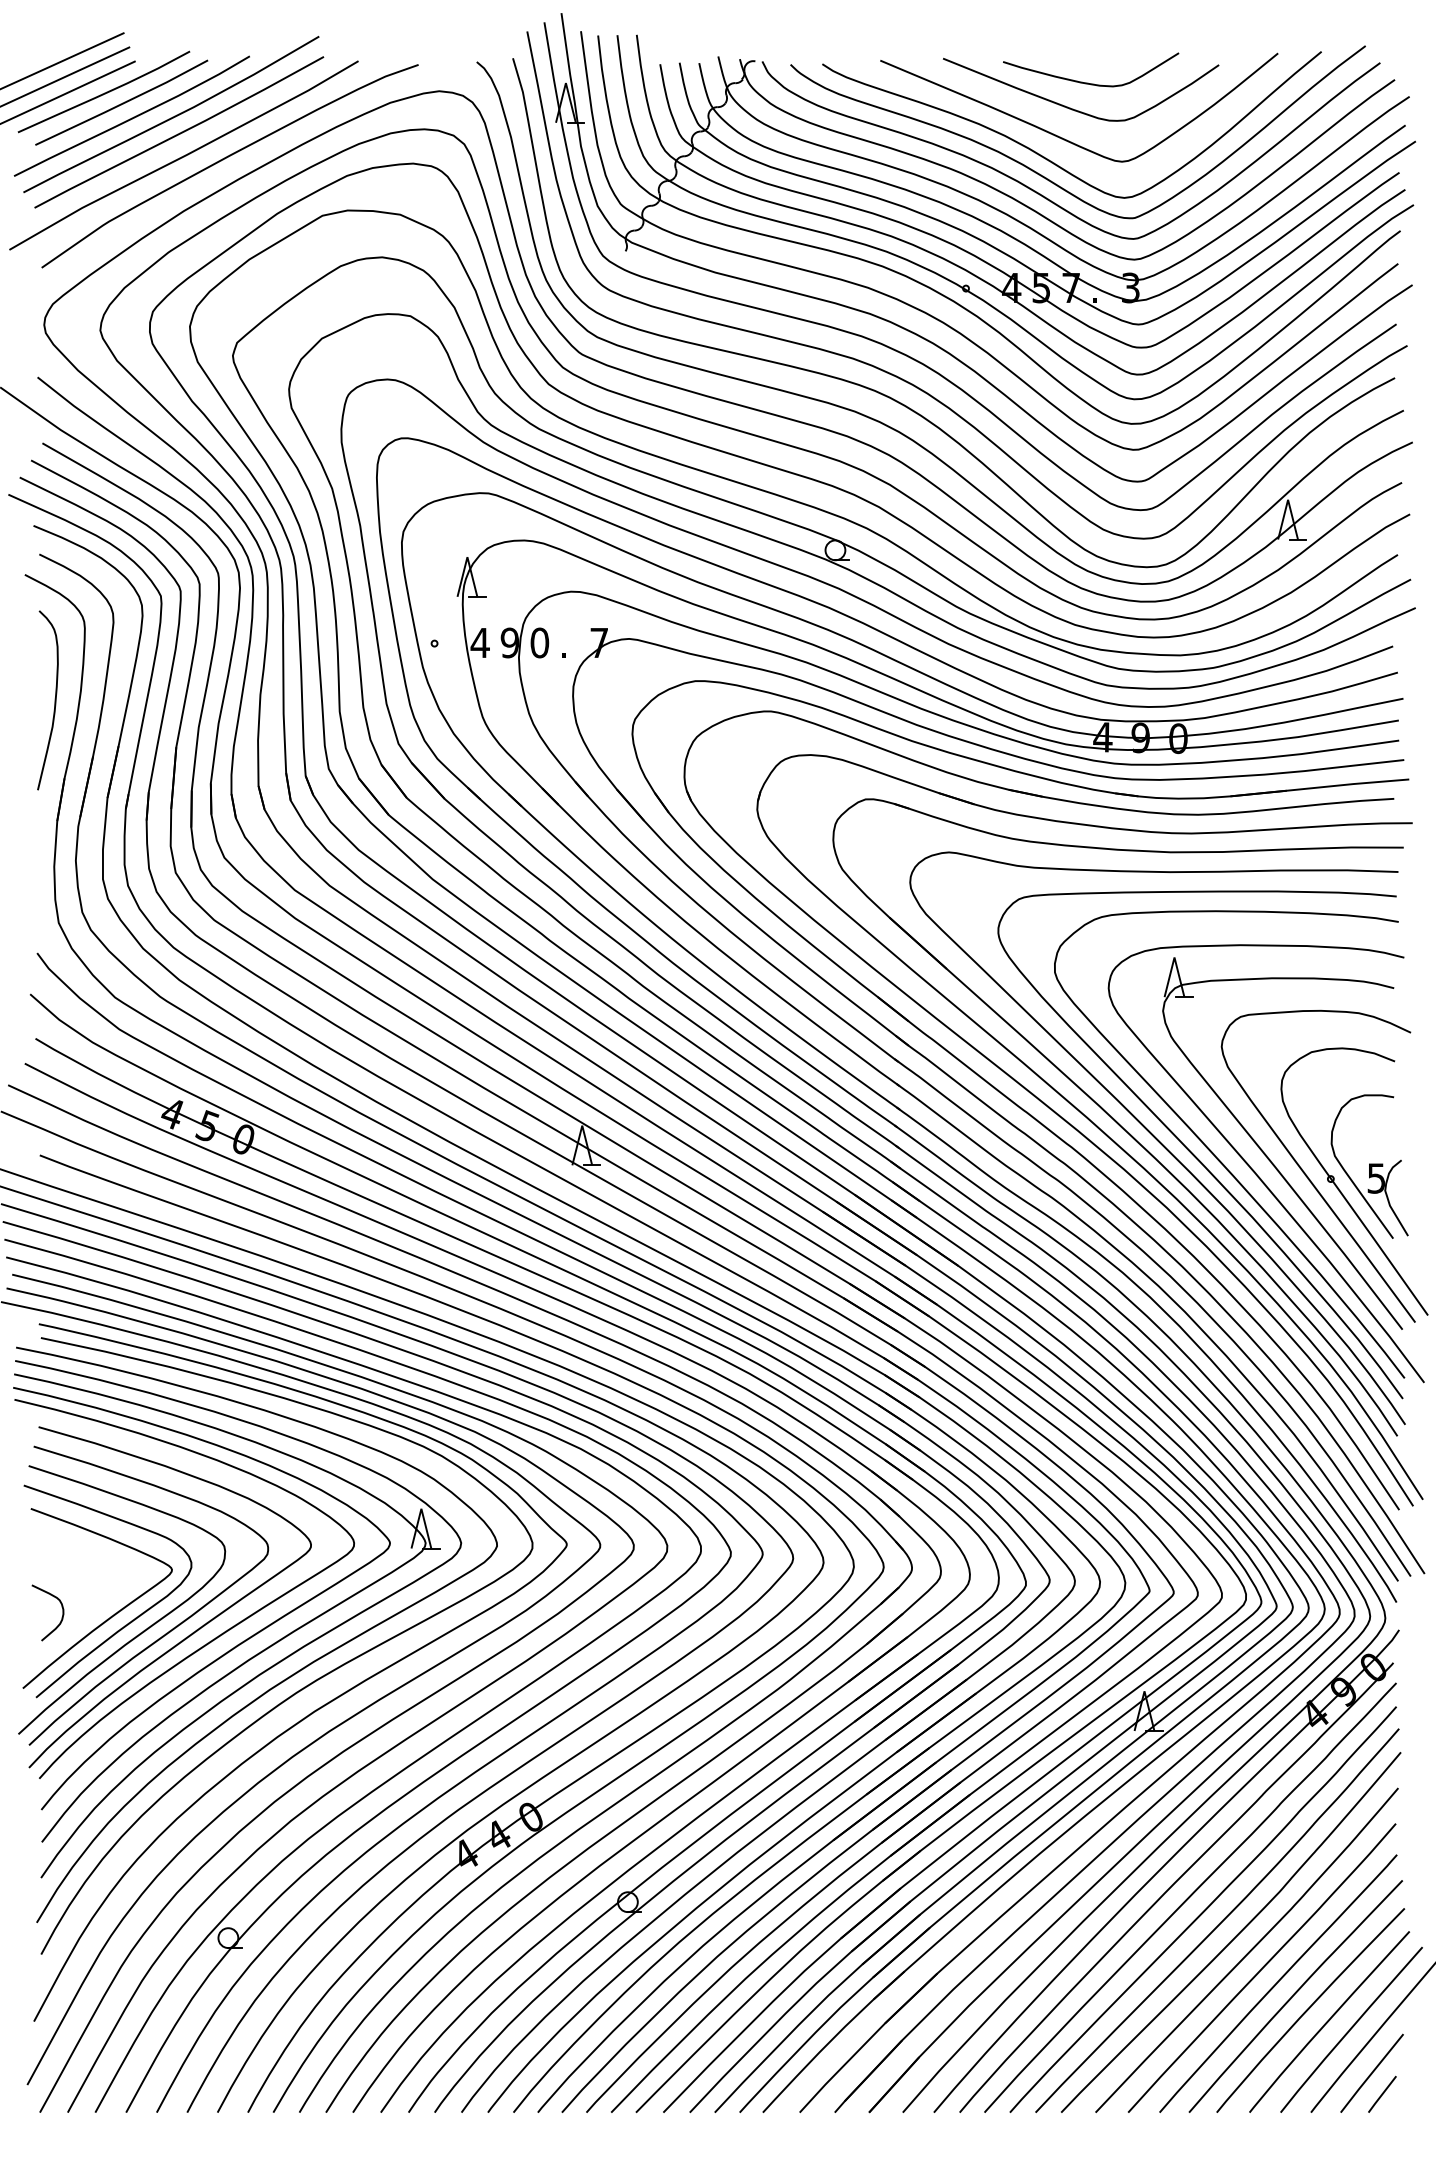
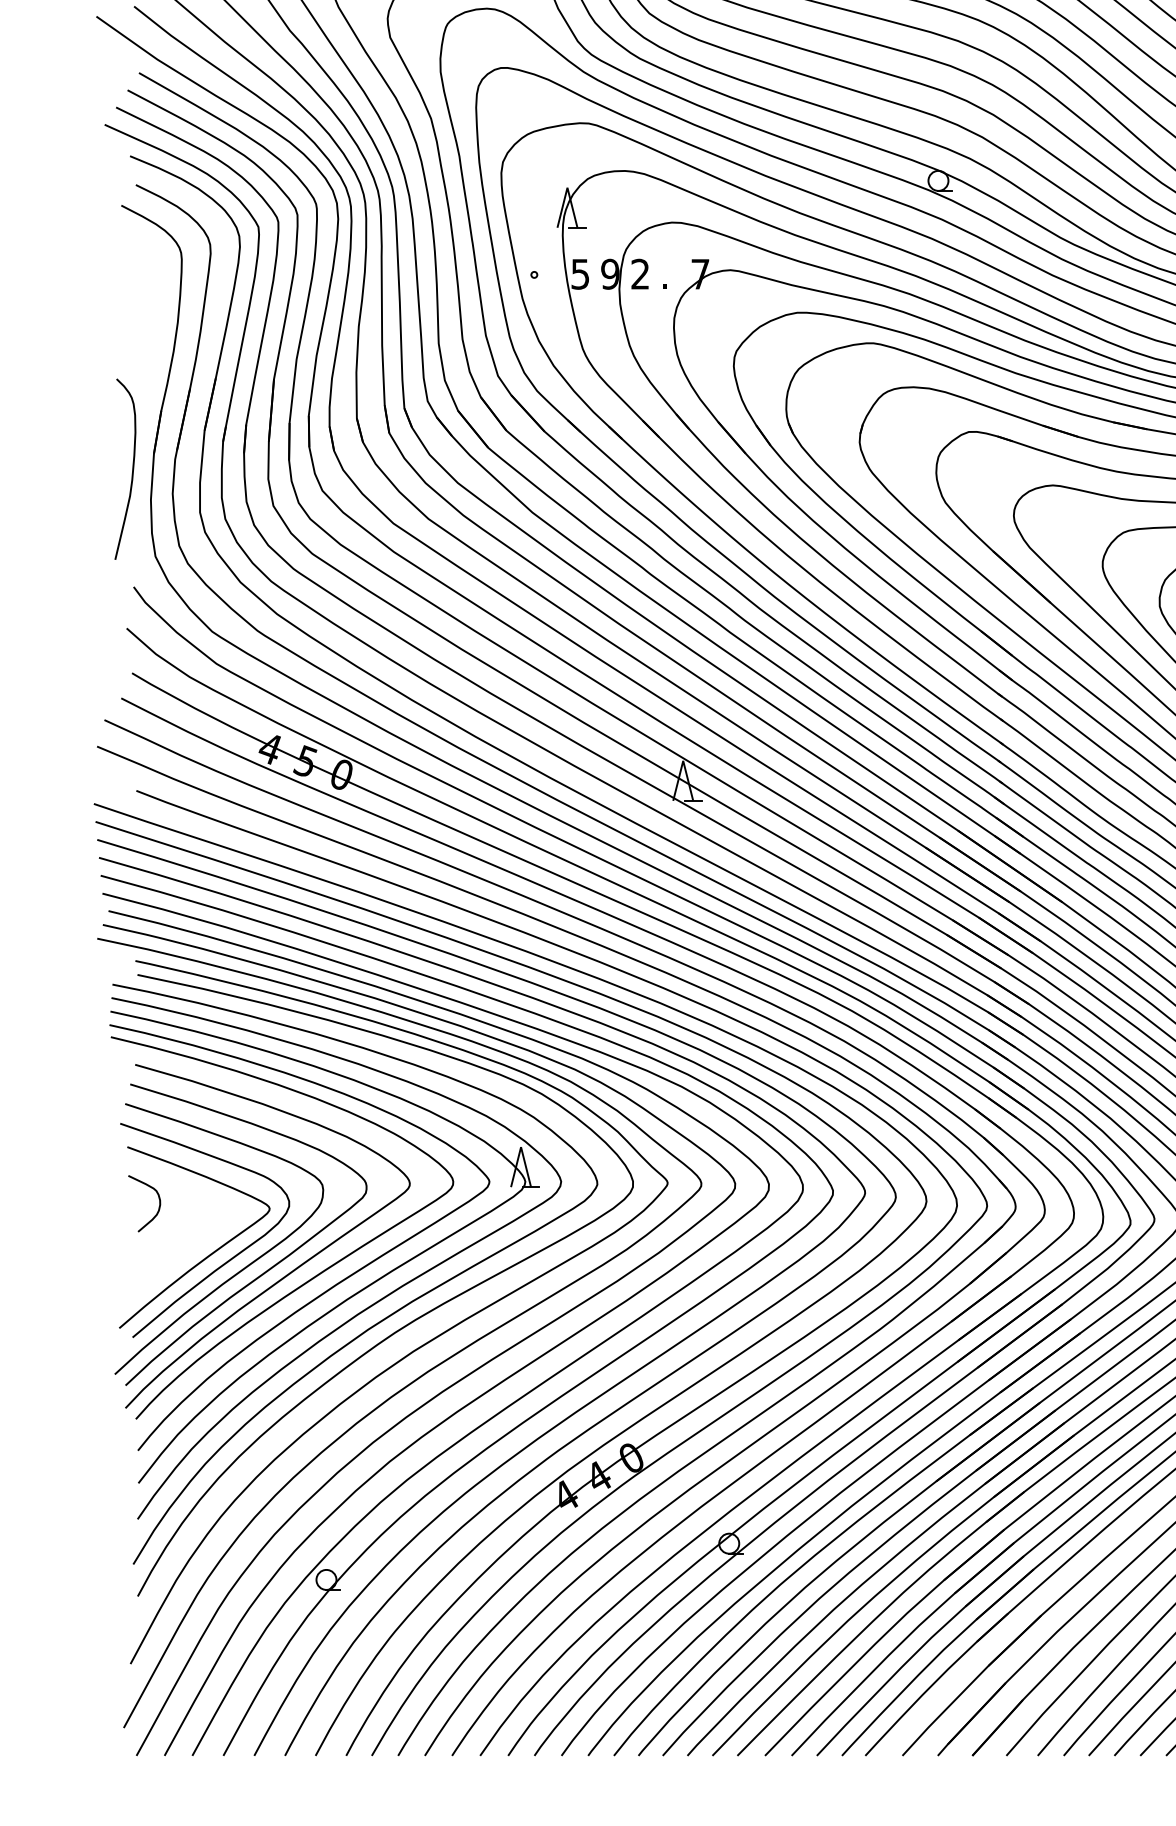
text: (539, 642) -> (640, 273), 0 -> 2
text: (479, 643) -> (579, 274), 4 -> 5
curve: (54, 700) -> (132, 469), moved
curve: (61, 1607) -> (158, 1198), moved

